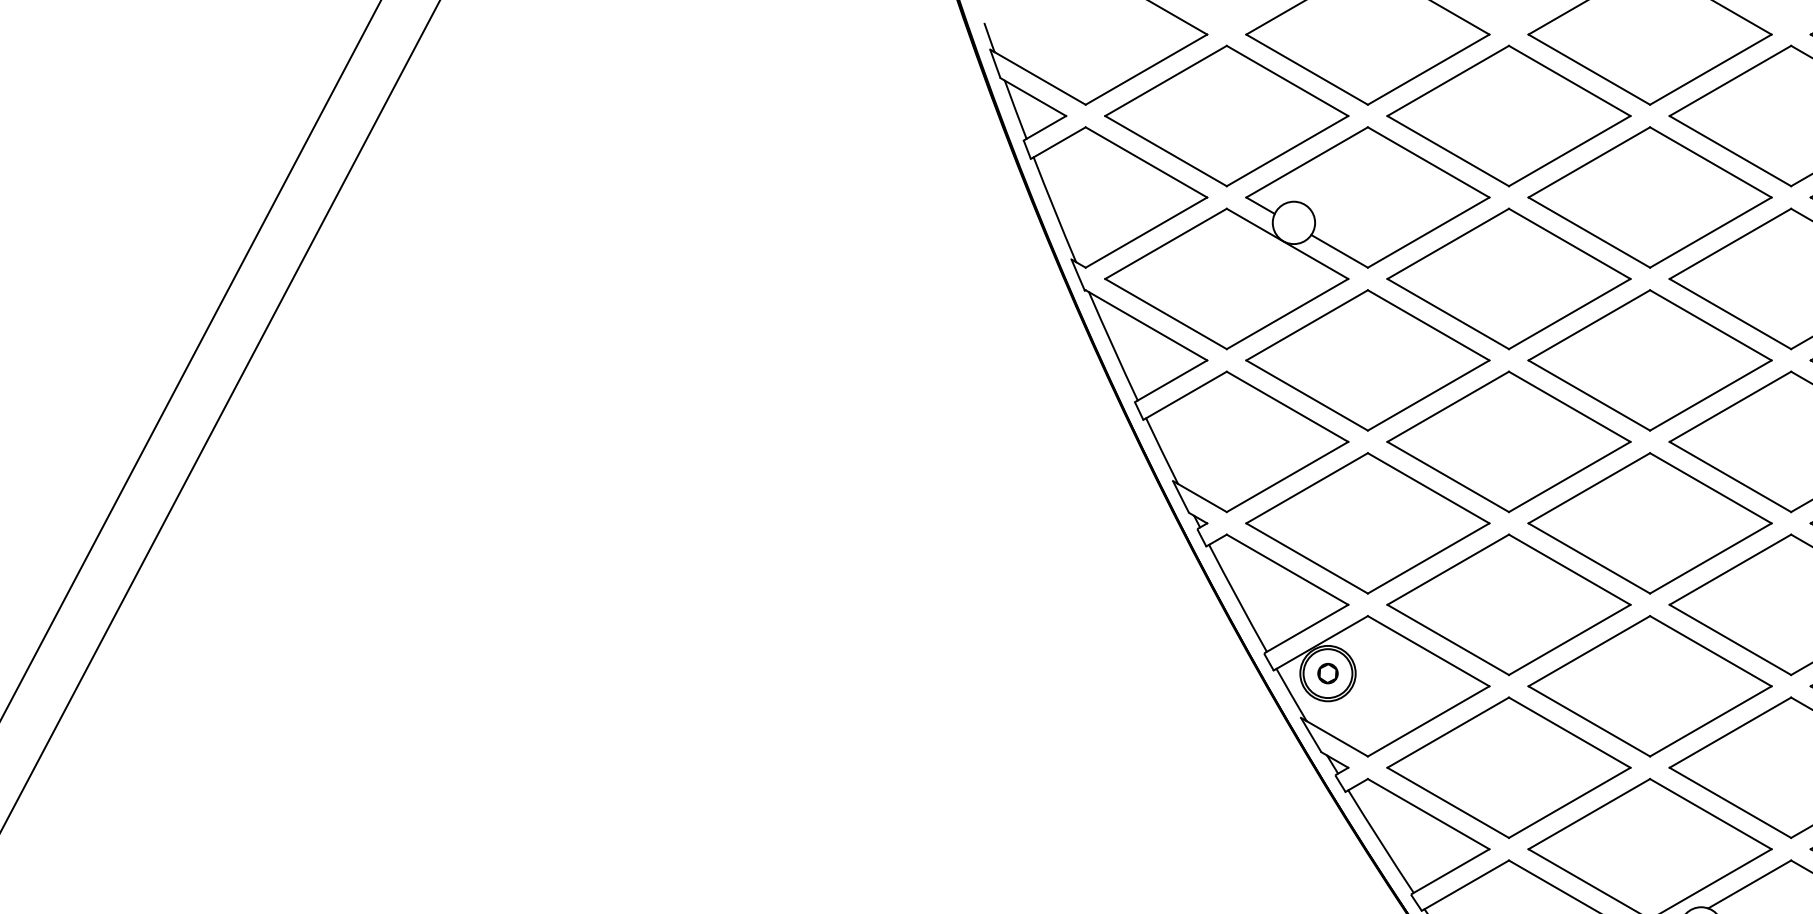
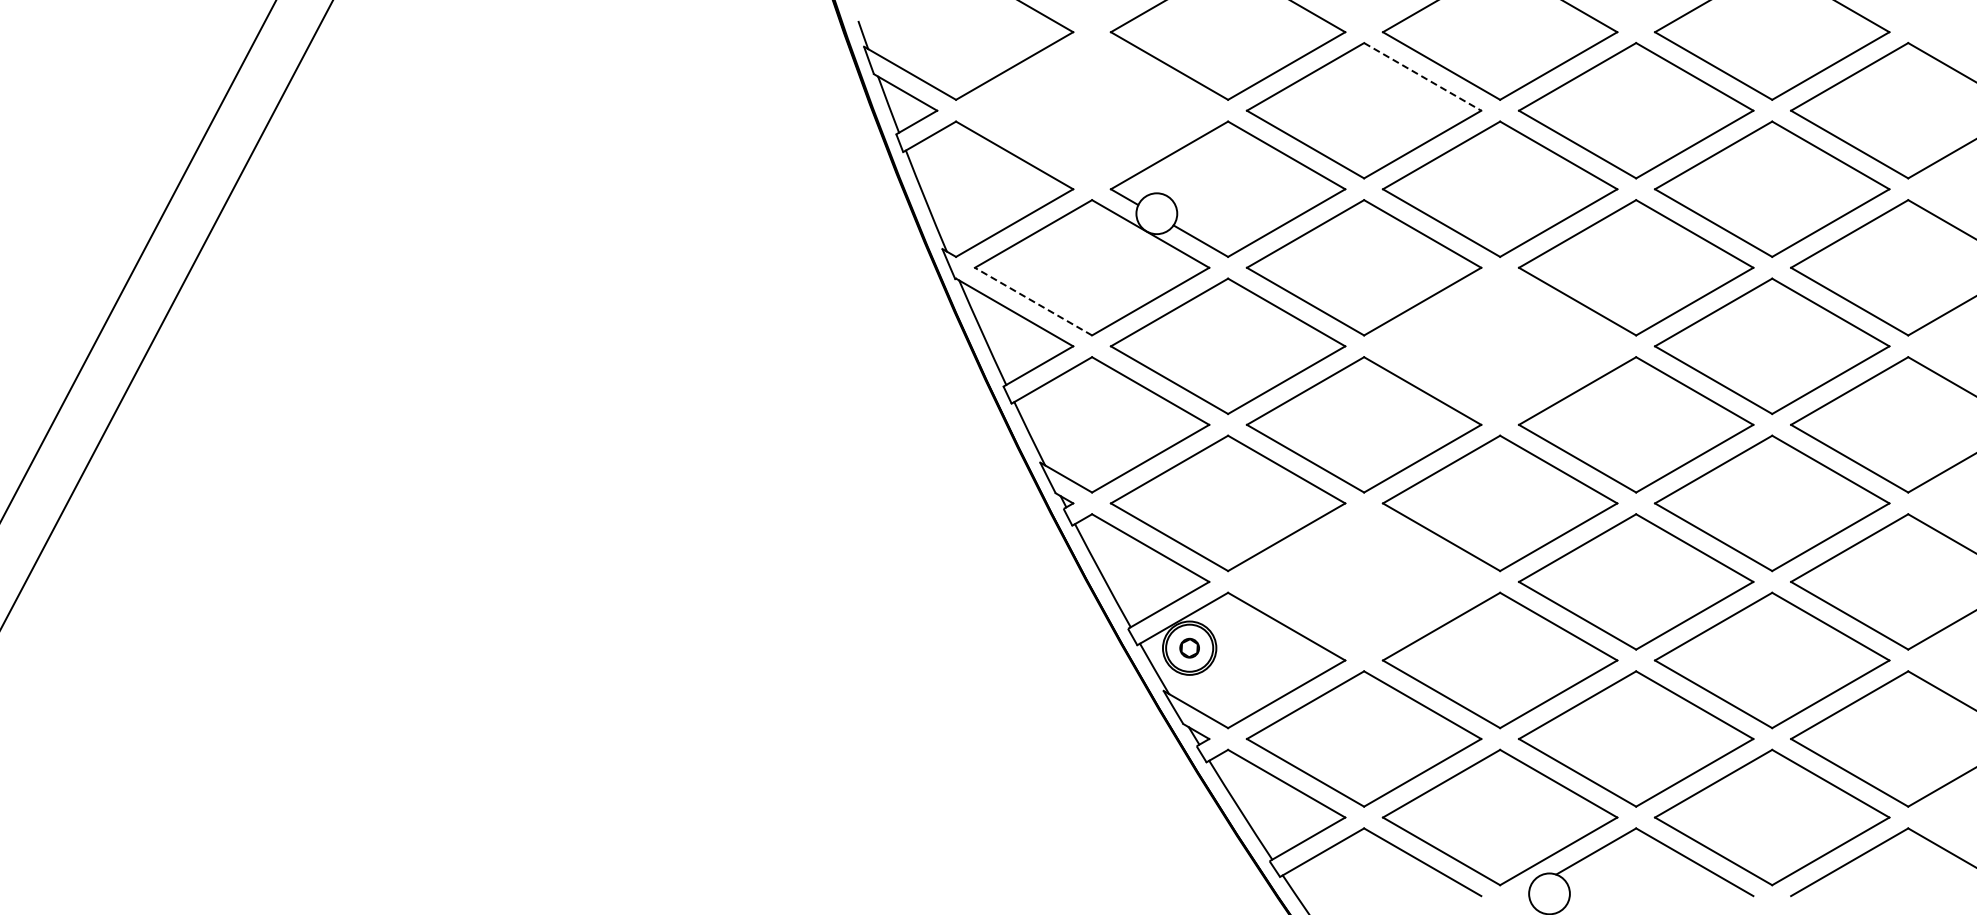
line: (1569, 80) -> (1422, 76), solid -> dashed
part: (1226, 115) -> (1091, 110), removed
line: (1166, 313) -> (1033, 301), solid -> dashed
part: (1649, 360) -> (1499, 346), removed
part: (1508, 604) -> (1363, 581), removed

